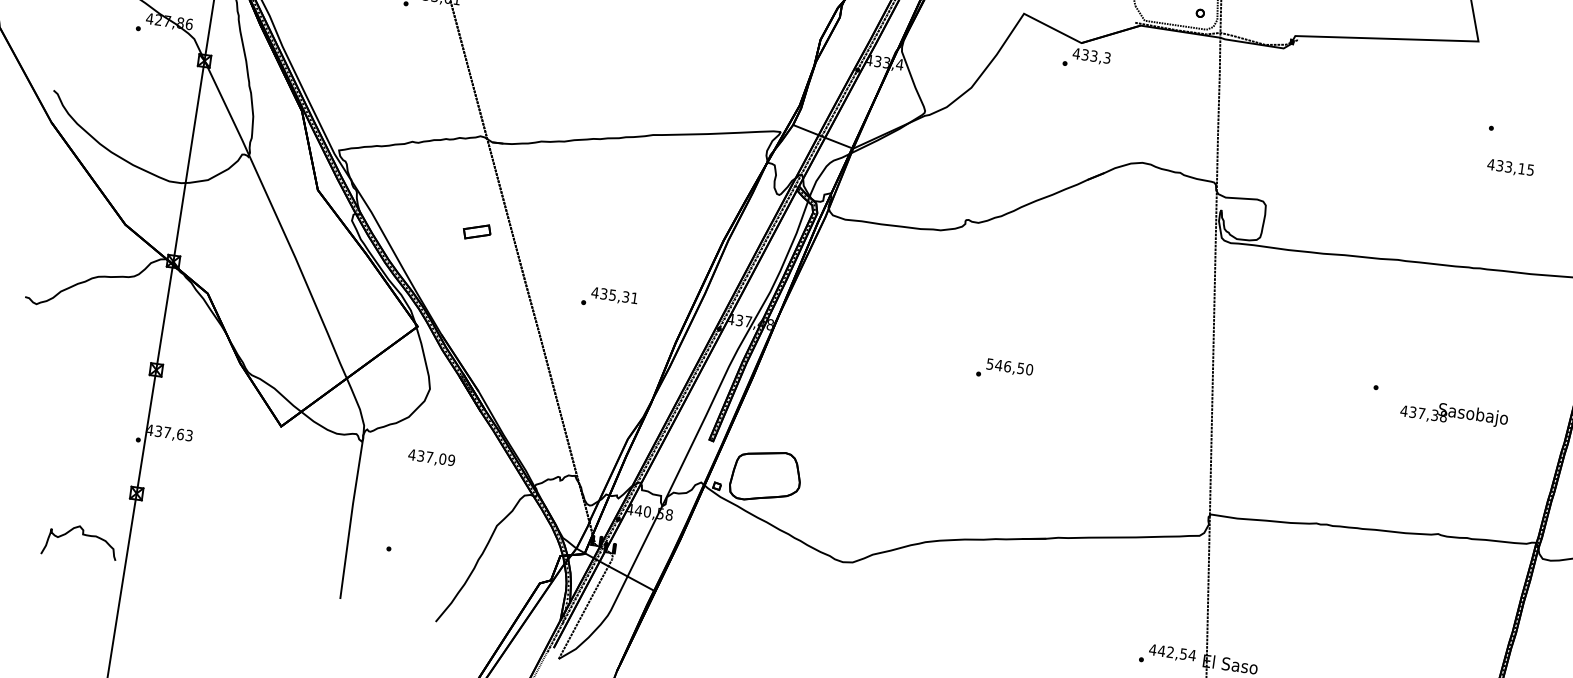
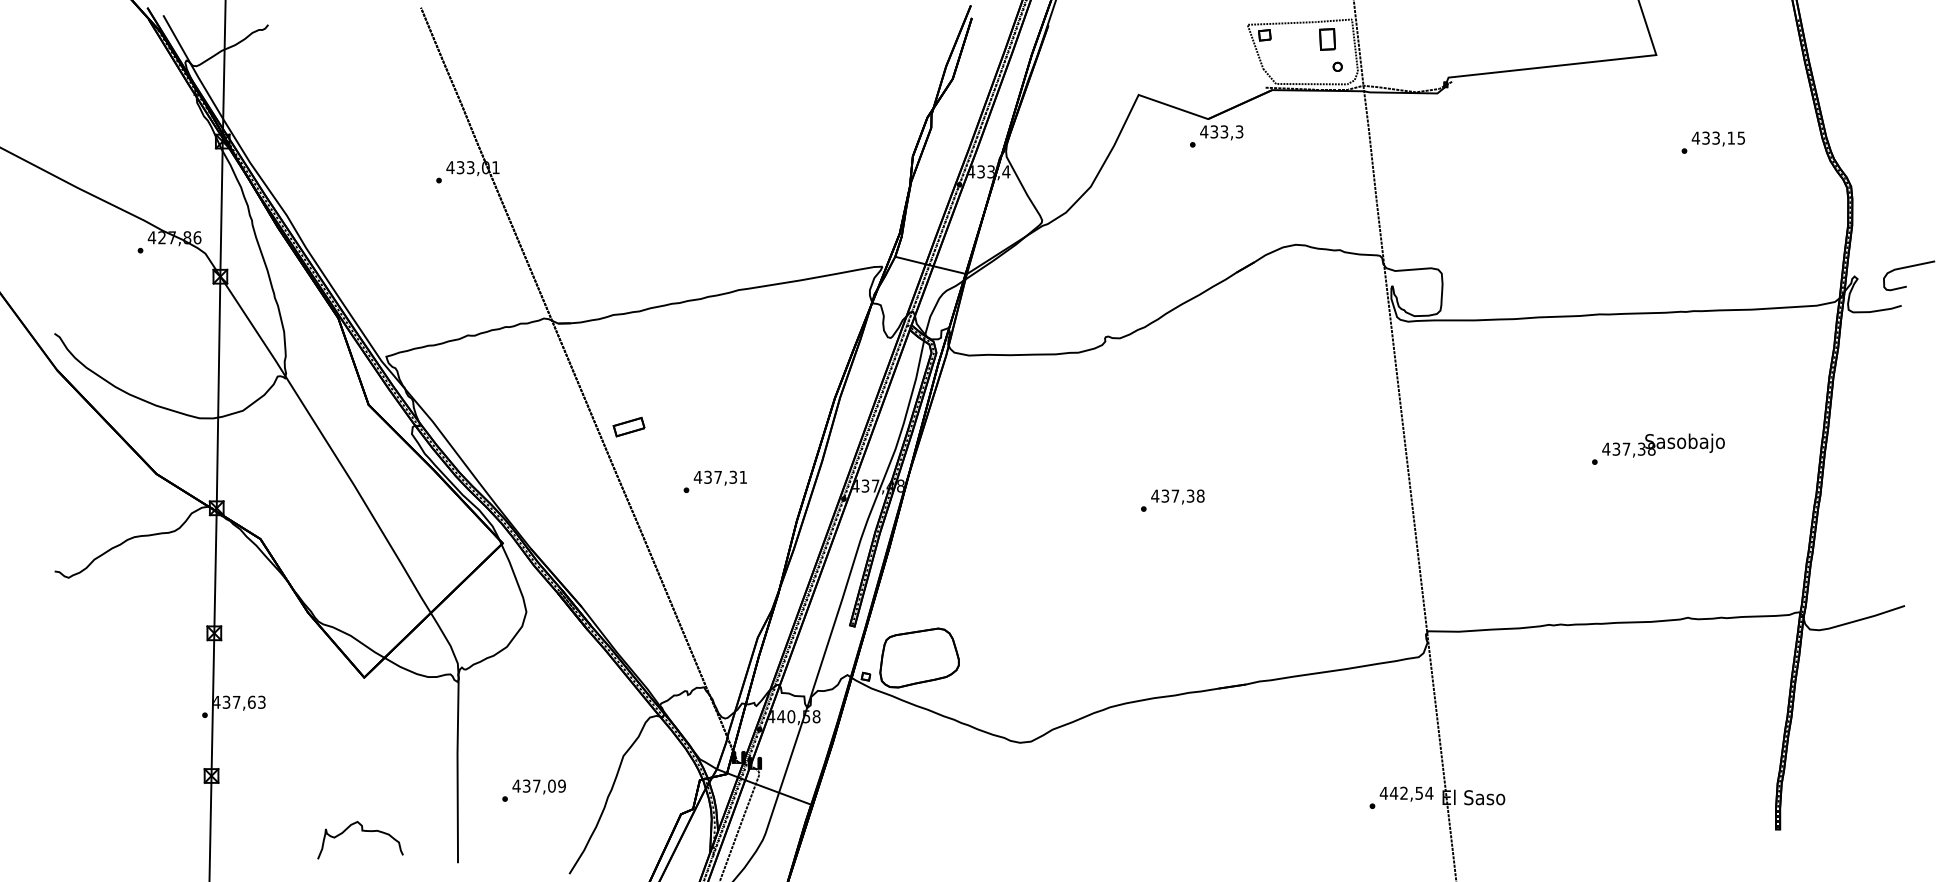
text: (1509, 167) -> (1717, 138), moved
part: (476, 232) -> (628, 427), moved
text: (612, 295) -> (717, 477), 435,31 -> 437,31
text: (1009, 366) -> (1177, 495), 546,50 -> 437,38
text: (1454, 414) -> (1663, 445), moved
text: (431, 457) -> (538, 786), moved
curve: (82, 535) -> (361, 831), moved

